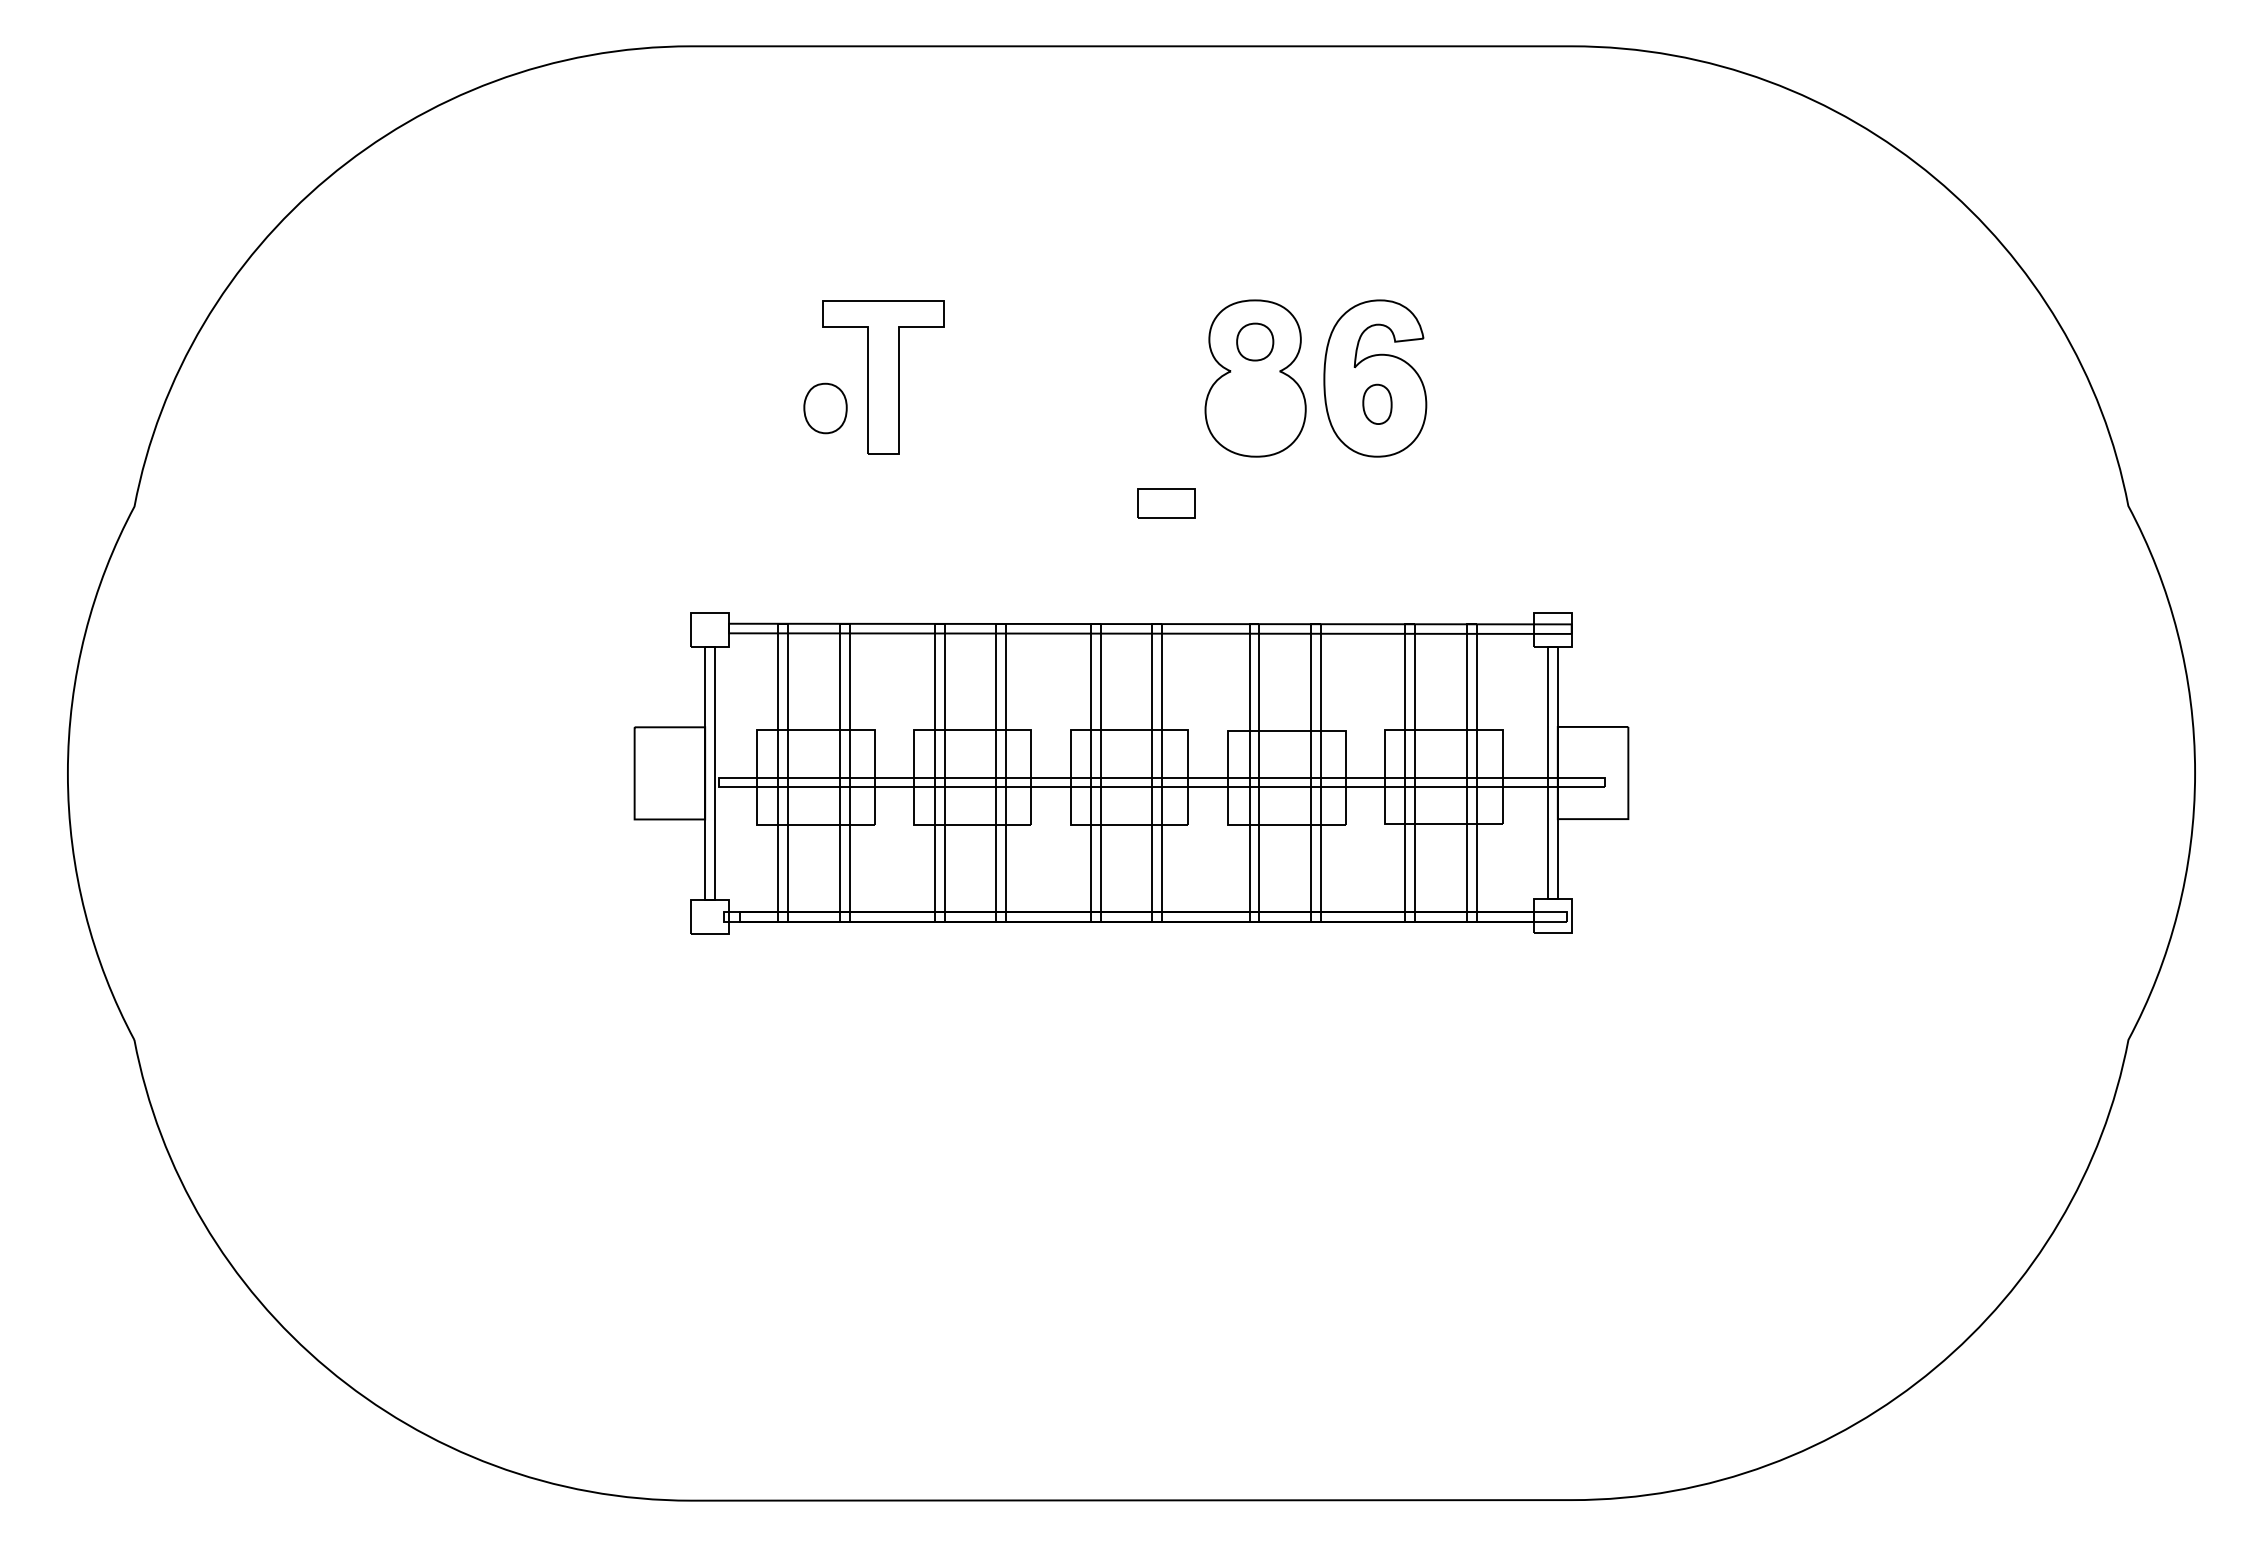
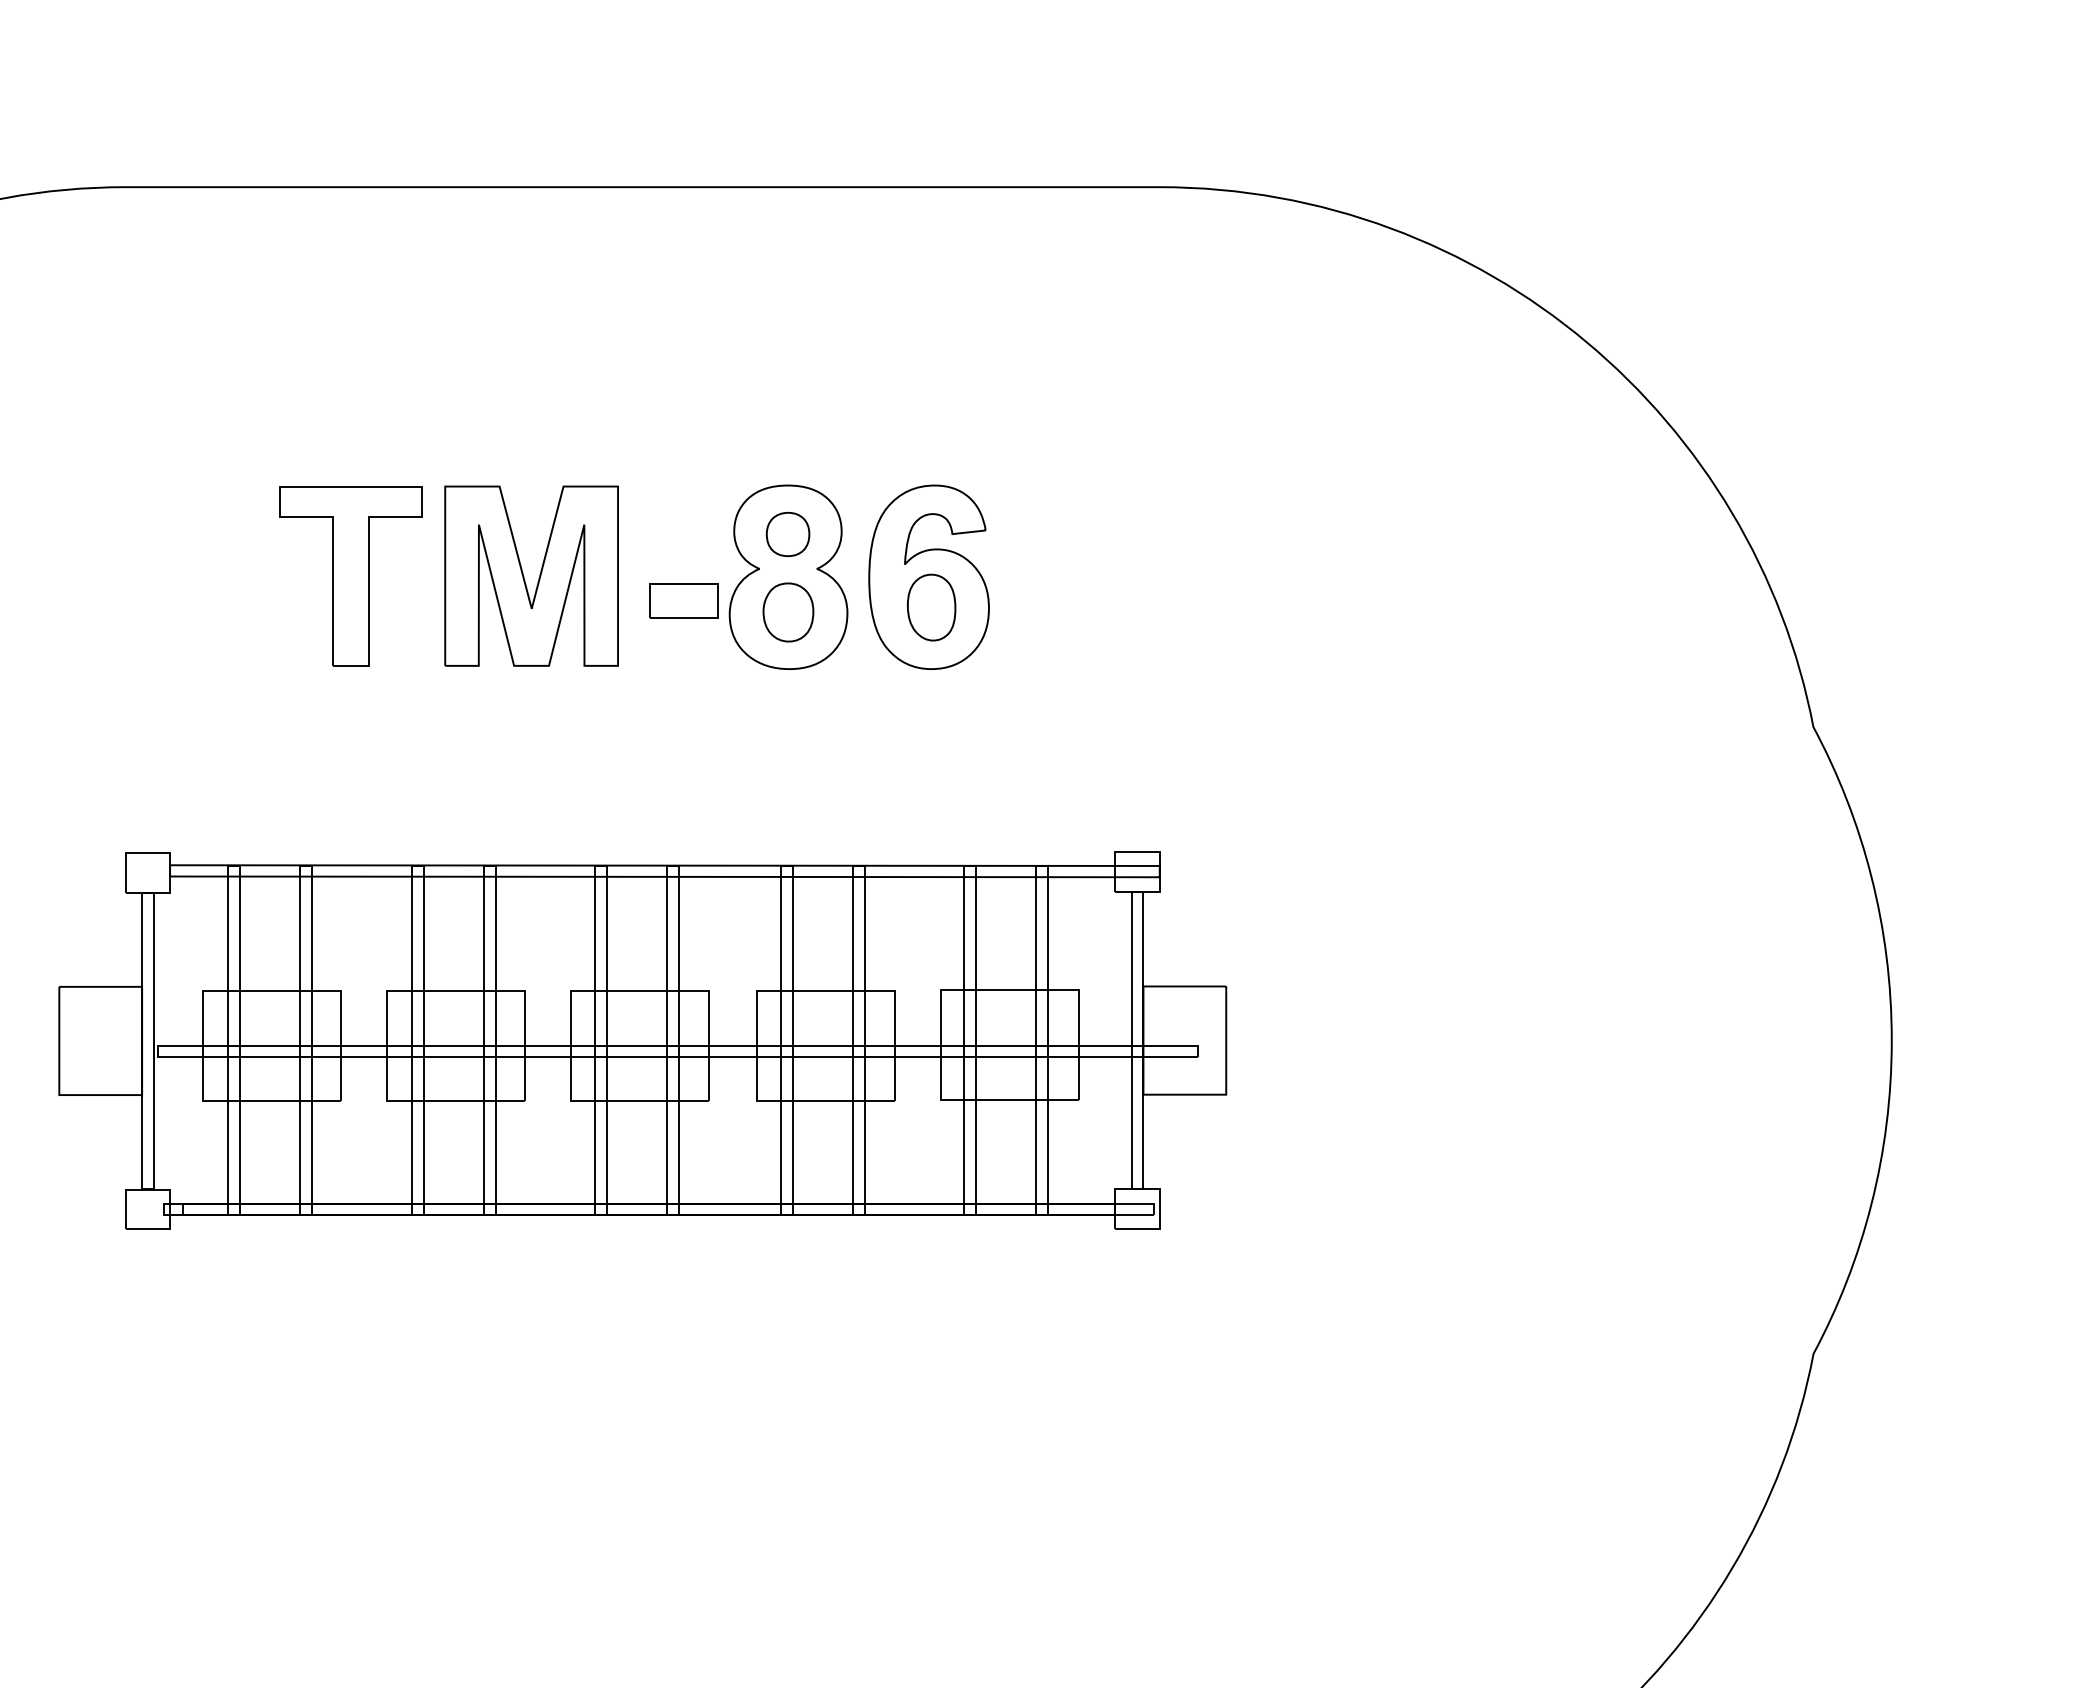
part: (1036, 377) -> (531, 576), added
part: (1377, 404) -> (931, 607), size x1.43
part: (825, 408) -> (788, 612), moved
part: (1166, 503) -> (683, 600), moved

